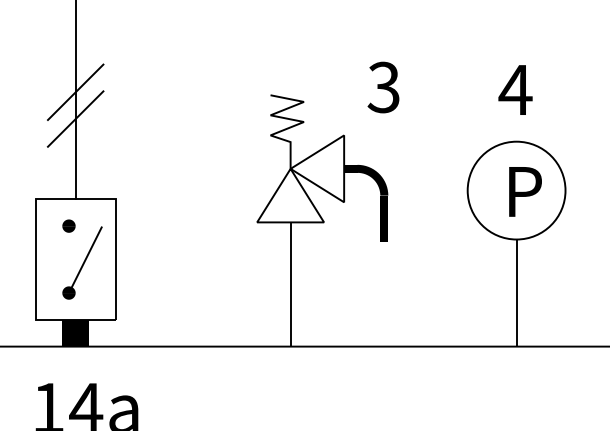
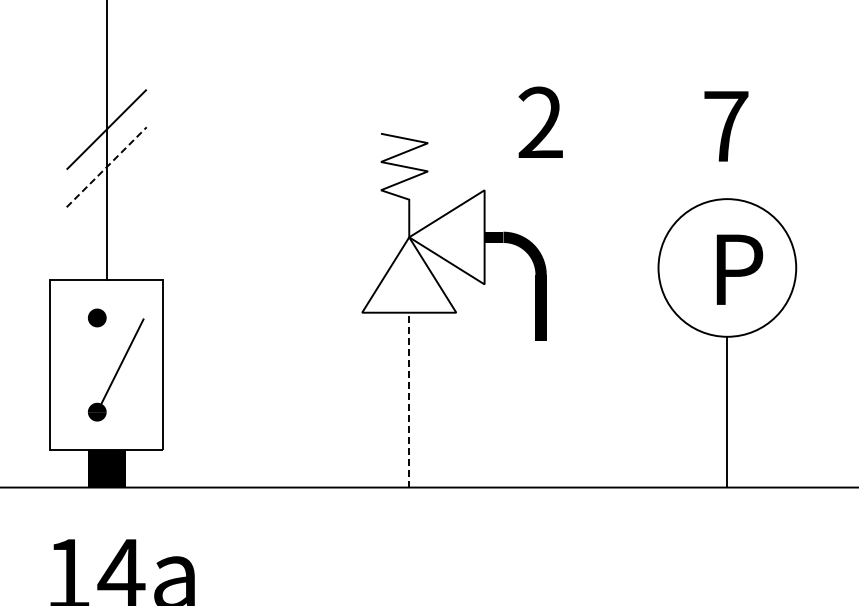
text: (383, 87) -> (539, 122), 3 -> 2
text: (515, 90) -> (725, 126), 4 -> 7
line: (75, 119) -> (106, 167), solid -> dashed
line: (290, 284) -> (409, 399), solid -> dashed

